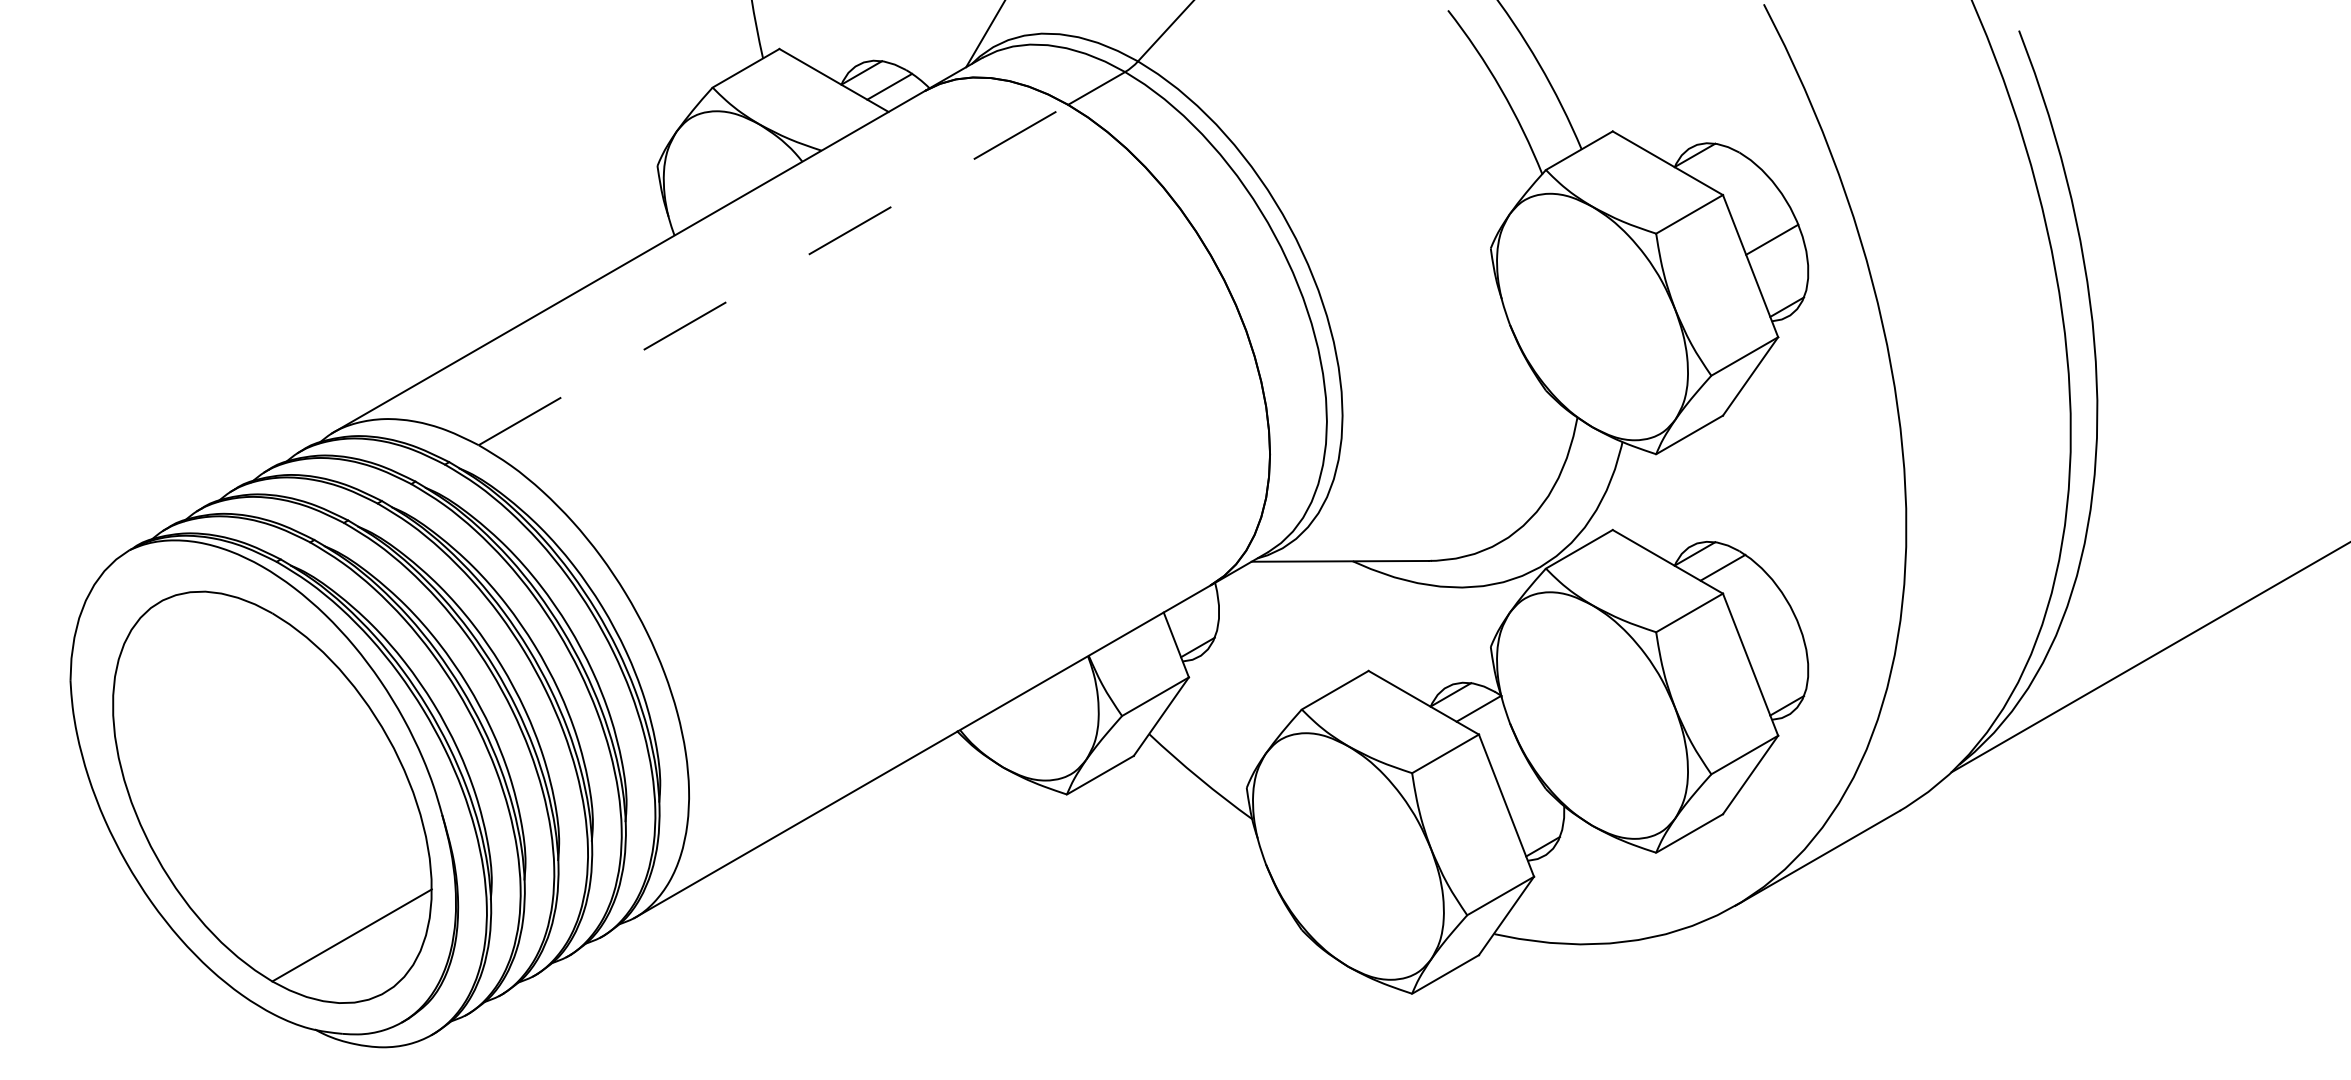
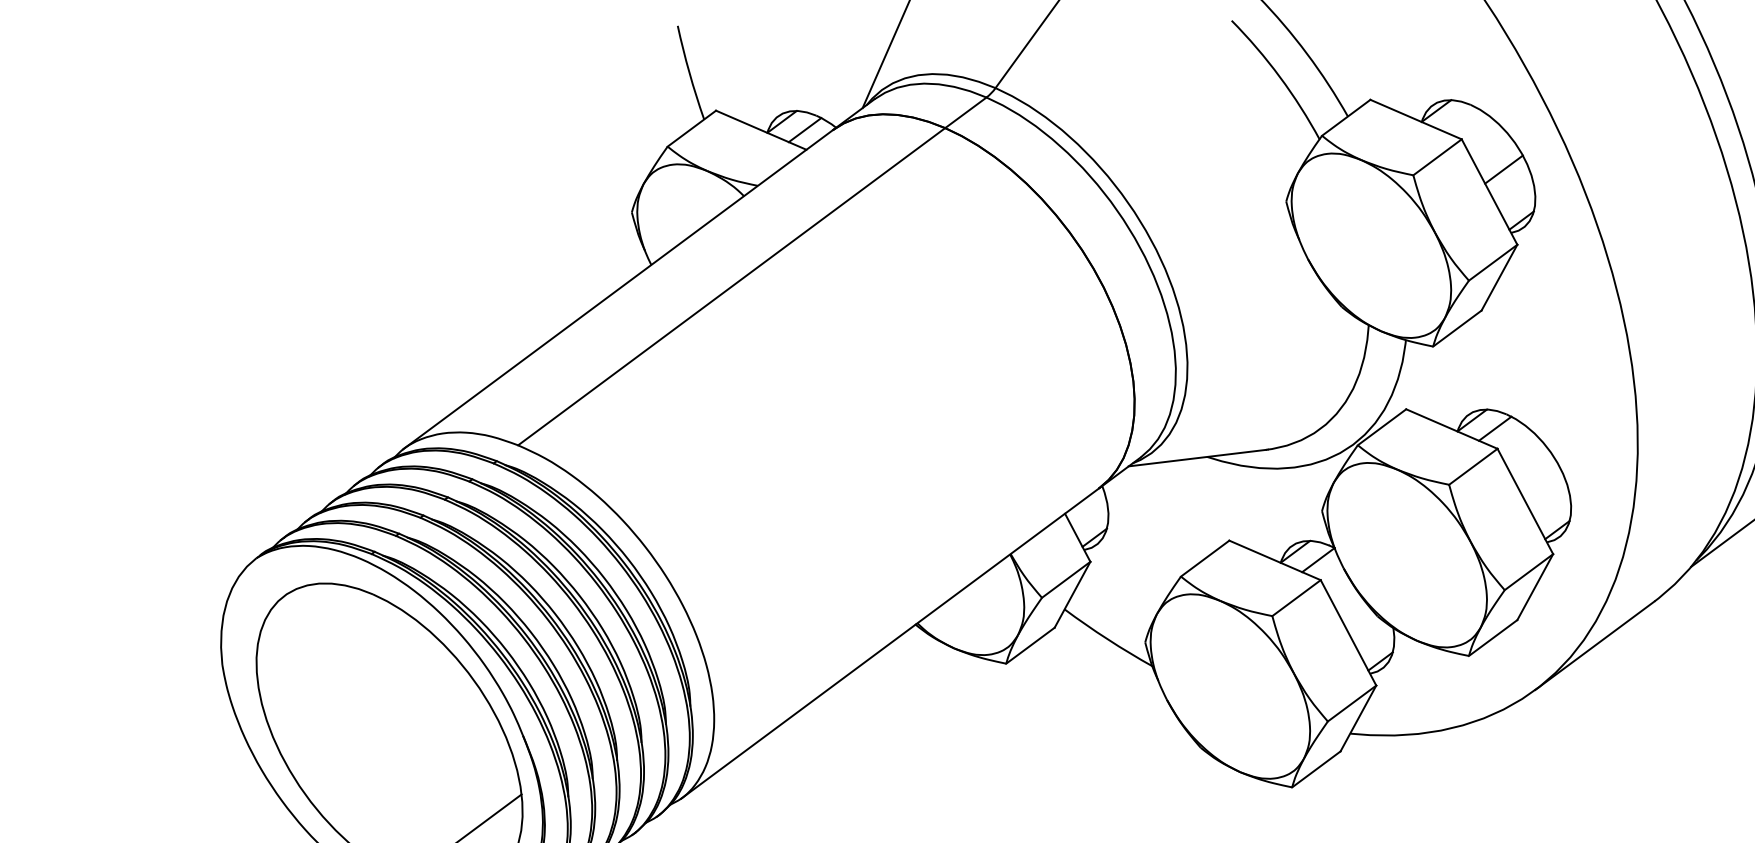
line: (773, 274) -> (731, 286), dashed -> solid

